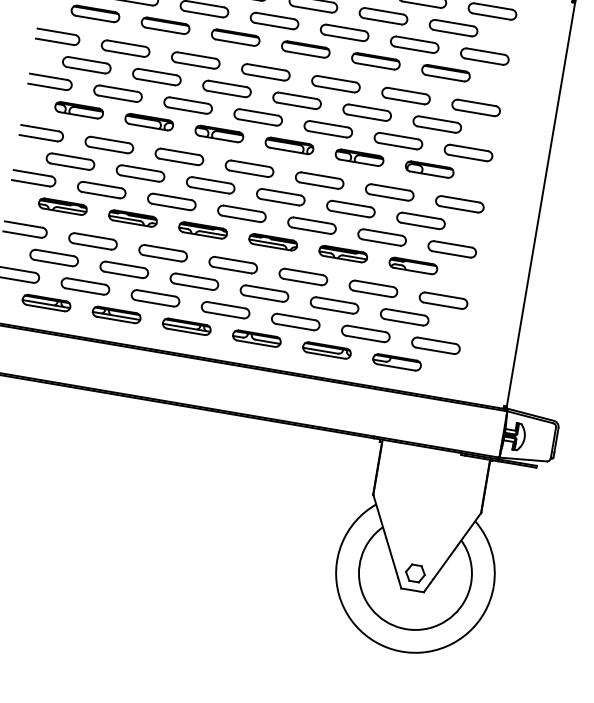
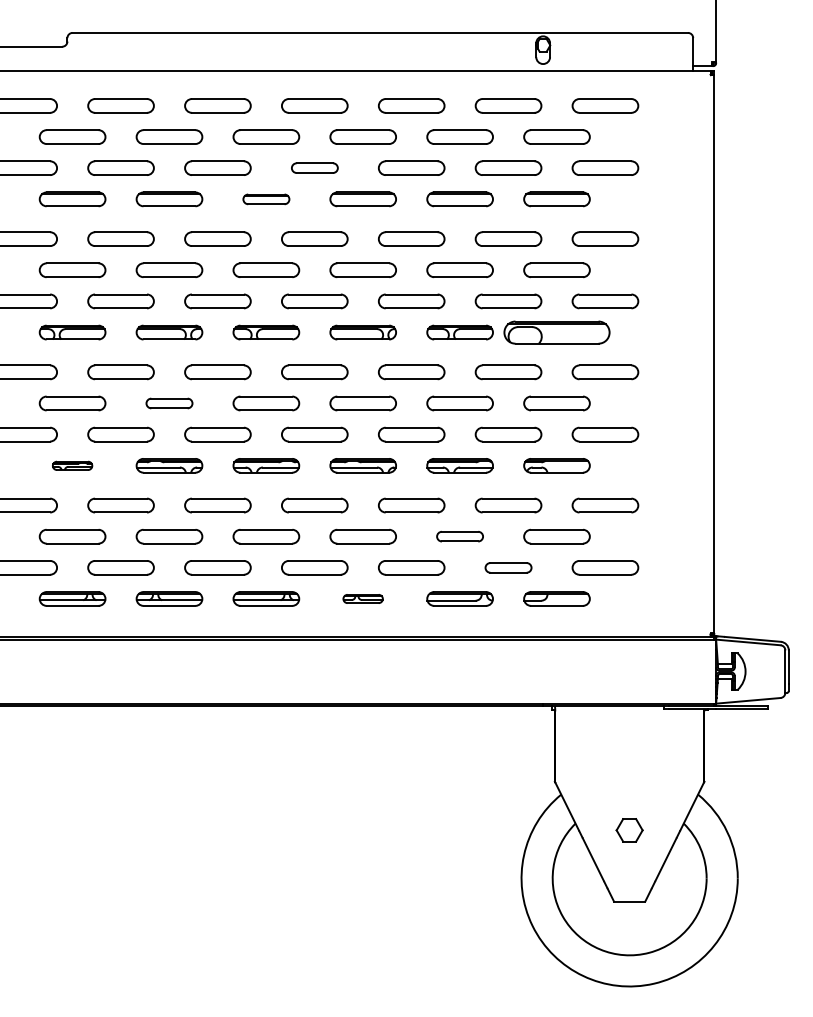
part: (274, 20) -> (314, 167), size x0.7
part: (235, 37) -> (266, 199), size x0.7
part: (429, 169) -> (556, 332), size x1.6
part: (140, 173) -> (169, 403), size x0.7
part: (62, 206) -> (72, 465), size x0.6
part: (334, 305) -> (459, 536), size x0.7
part: (365, 333) -> (508, 567), size x0.7
part: (256, 338) -> (362, 598), size x0.6
part: (415, 573) -> (629, 830), moved

